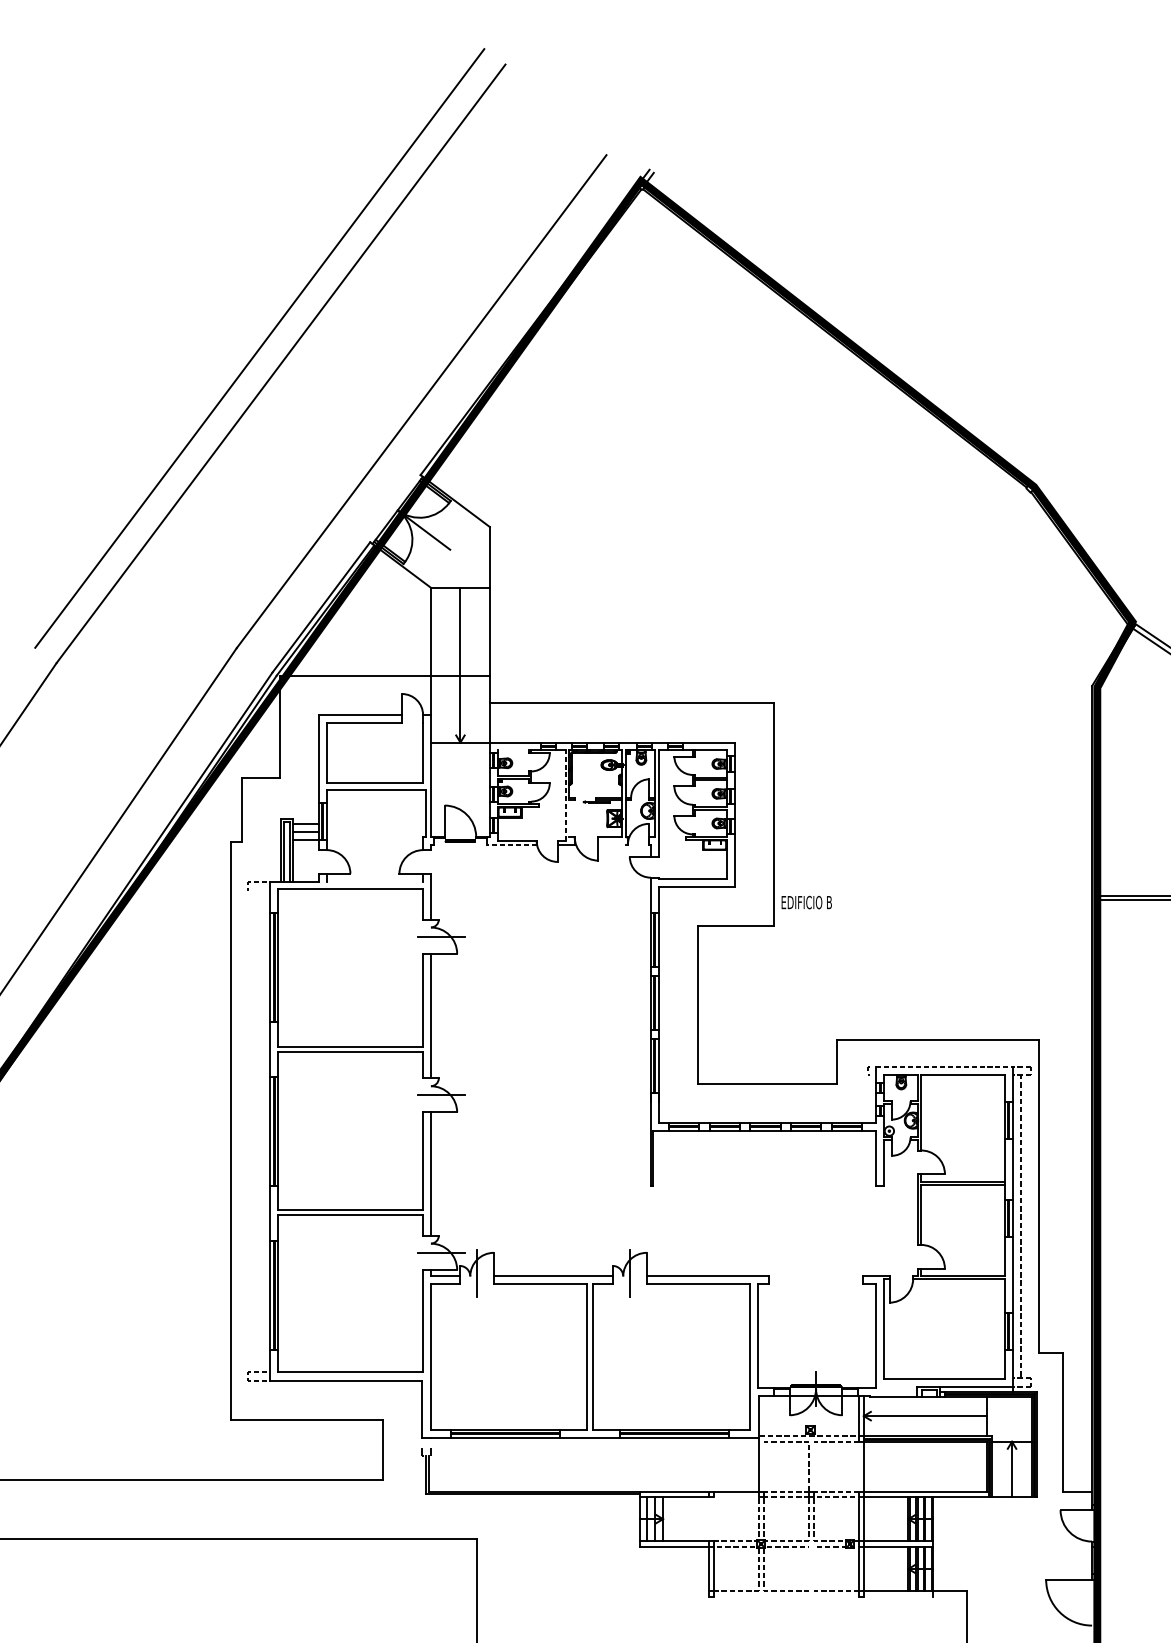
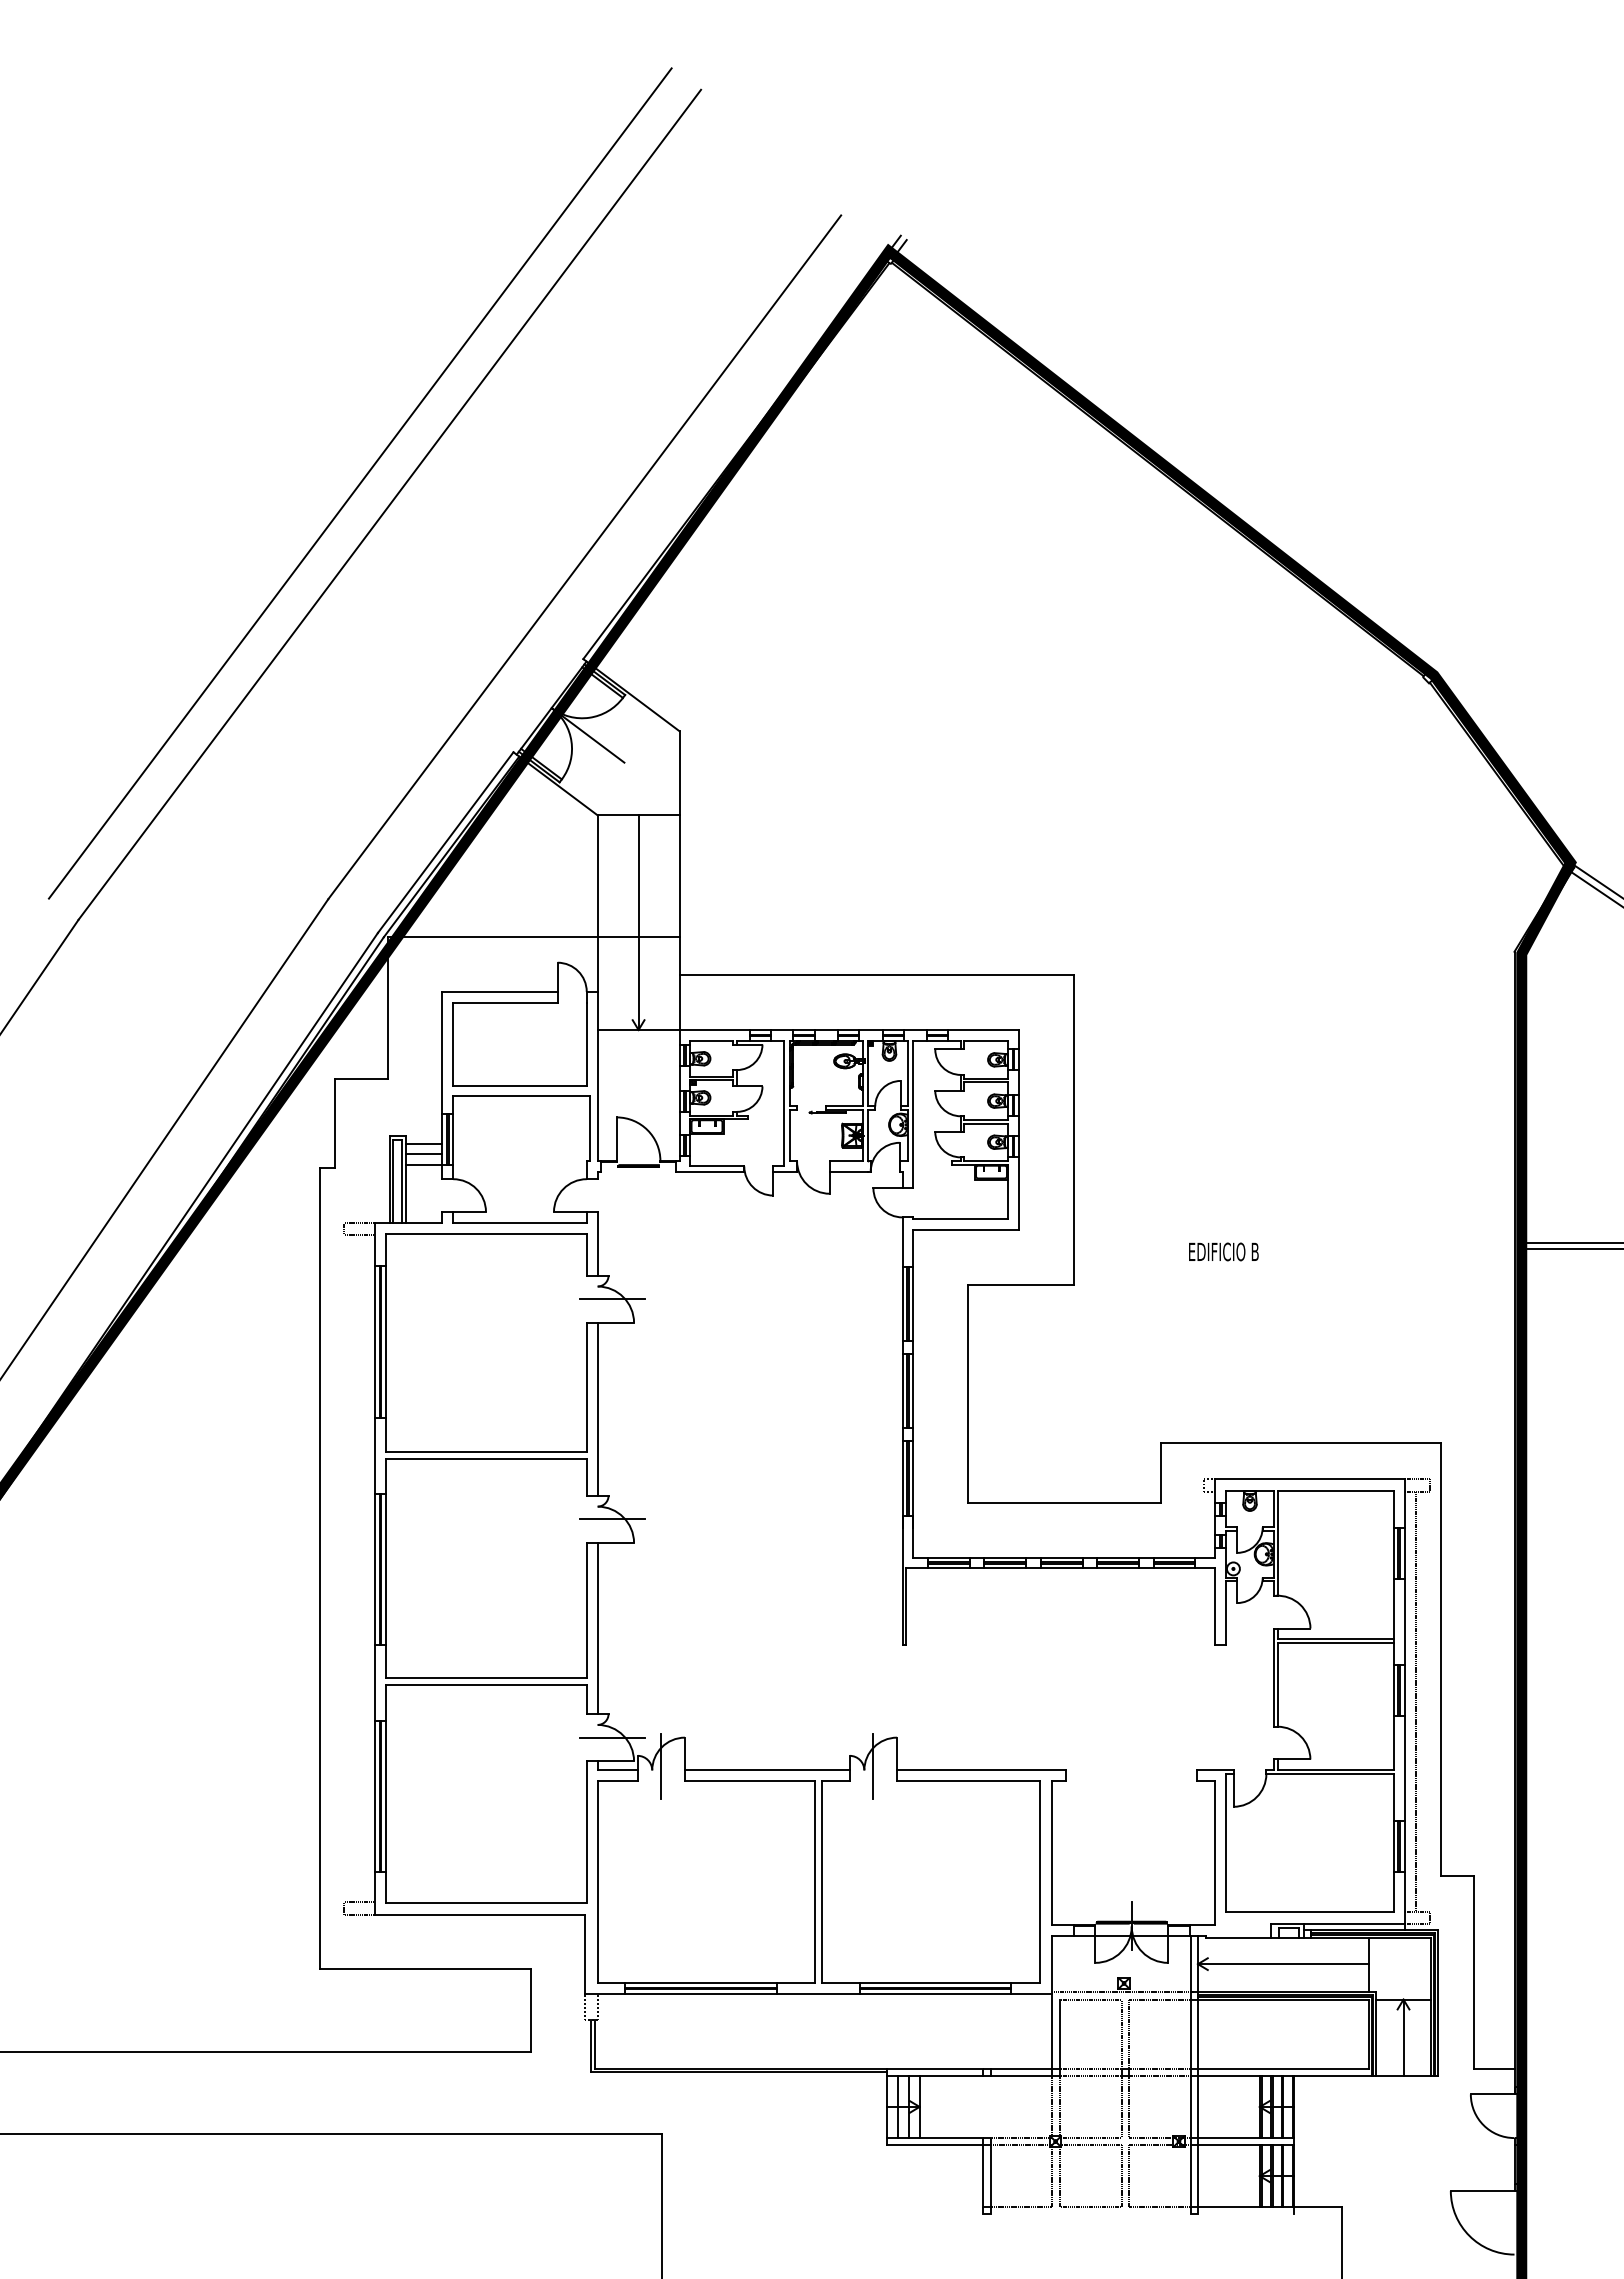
line: (513, 750) -> (711, 1040), added
line: (565, 795) -> (784, 1103), dashed -> solid
line: (569, 818) -> (789, 1135), added
line: (511, 844) -> (709, 1171), dashed -> solid
line: (611, 844) -> (848, 1171), added
line: (374, 881) -> (519, 1222), added
line: (259, 890) -> (359, 1235), added
text: (806, 902) -> (1223, 1251), moved
line: (944, 1066) -> (1310, 1479), dashed -> solid
line: (763, 1466) -> (1059, 2033), added
line: (813, 1466) -> (1128, 2033), added
line: (858, 1466) -> (1190, 2033), added
line: (736, 1497) -> (1021, 2076), added
line: (808, 1568) -> (1121, 2175), added
line: (813, 1568) -> (1128, 2175), added

